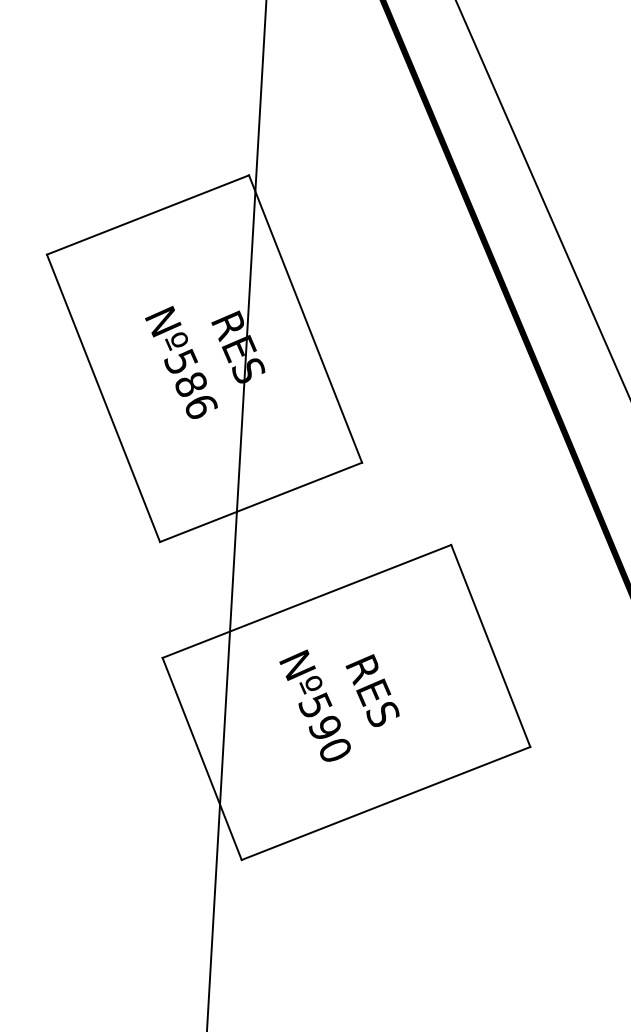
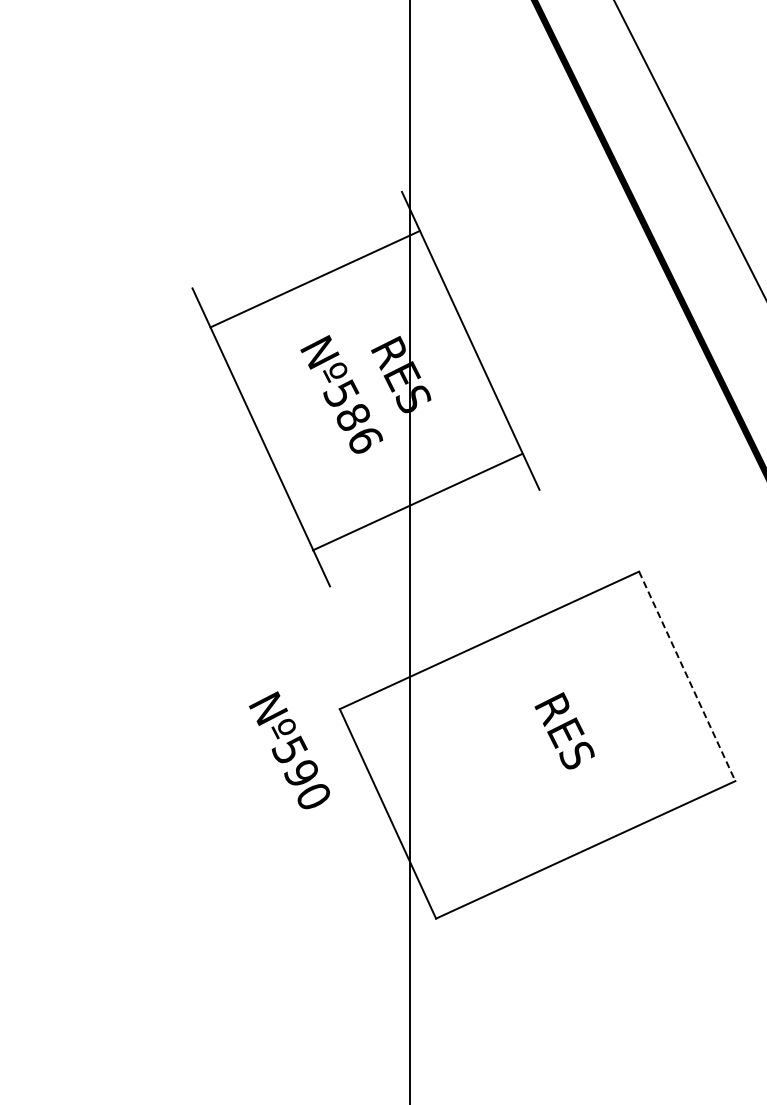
line: (147, 214) -> (314, 278), moved
line: (260, 501) -> (417, 501), moved
line: (491, 646) -> (687, 676), solid -> dashed
text: (315, 705) -> (289, 750), moved

